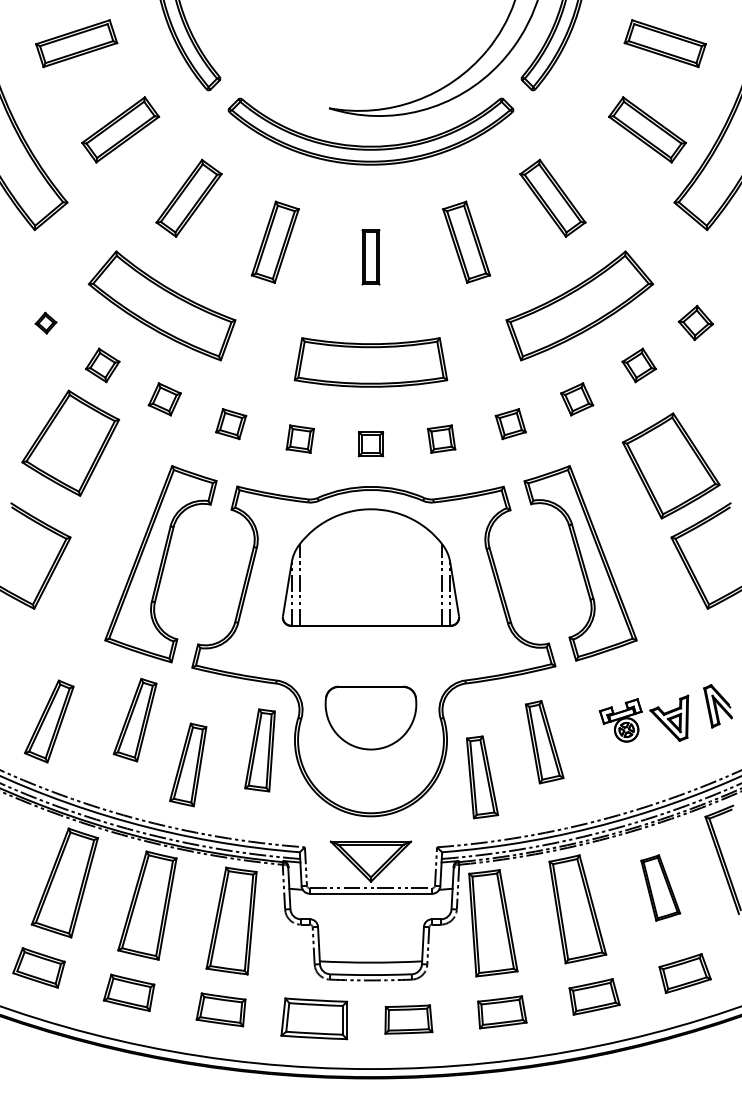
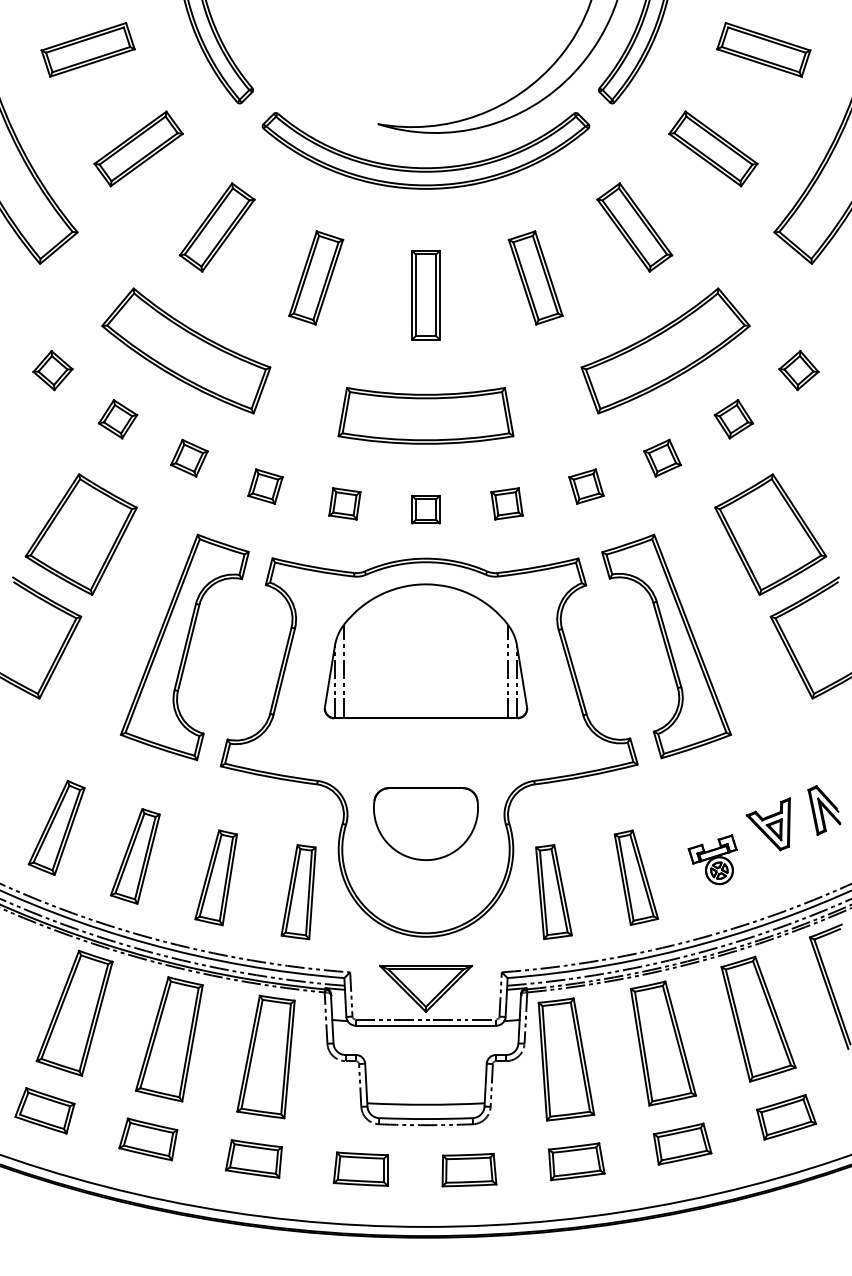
part: (647, 129) -> (713, 148), moved
part: (370, 256) -> (425, 294), size x1.43
part: (45, 322) -> (52, 370), size x1.67
part: (70, 443) -> (80, 534), moved
part: (134, 720) -> (134, 856), moved
part: (620, 720) -> (712, 859), moved
part: (543, 742) -> (635, 877), moved
part: (259, 750) -> (298, 892), moved
part: (660, 887) -> (758, 1018), size x1.67
part: (313, 1018) -> (360, 1168), size x0.71

